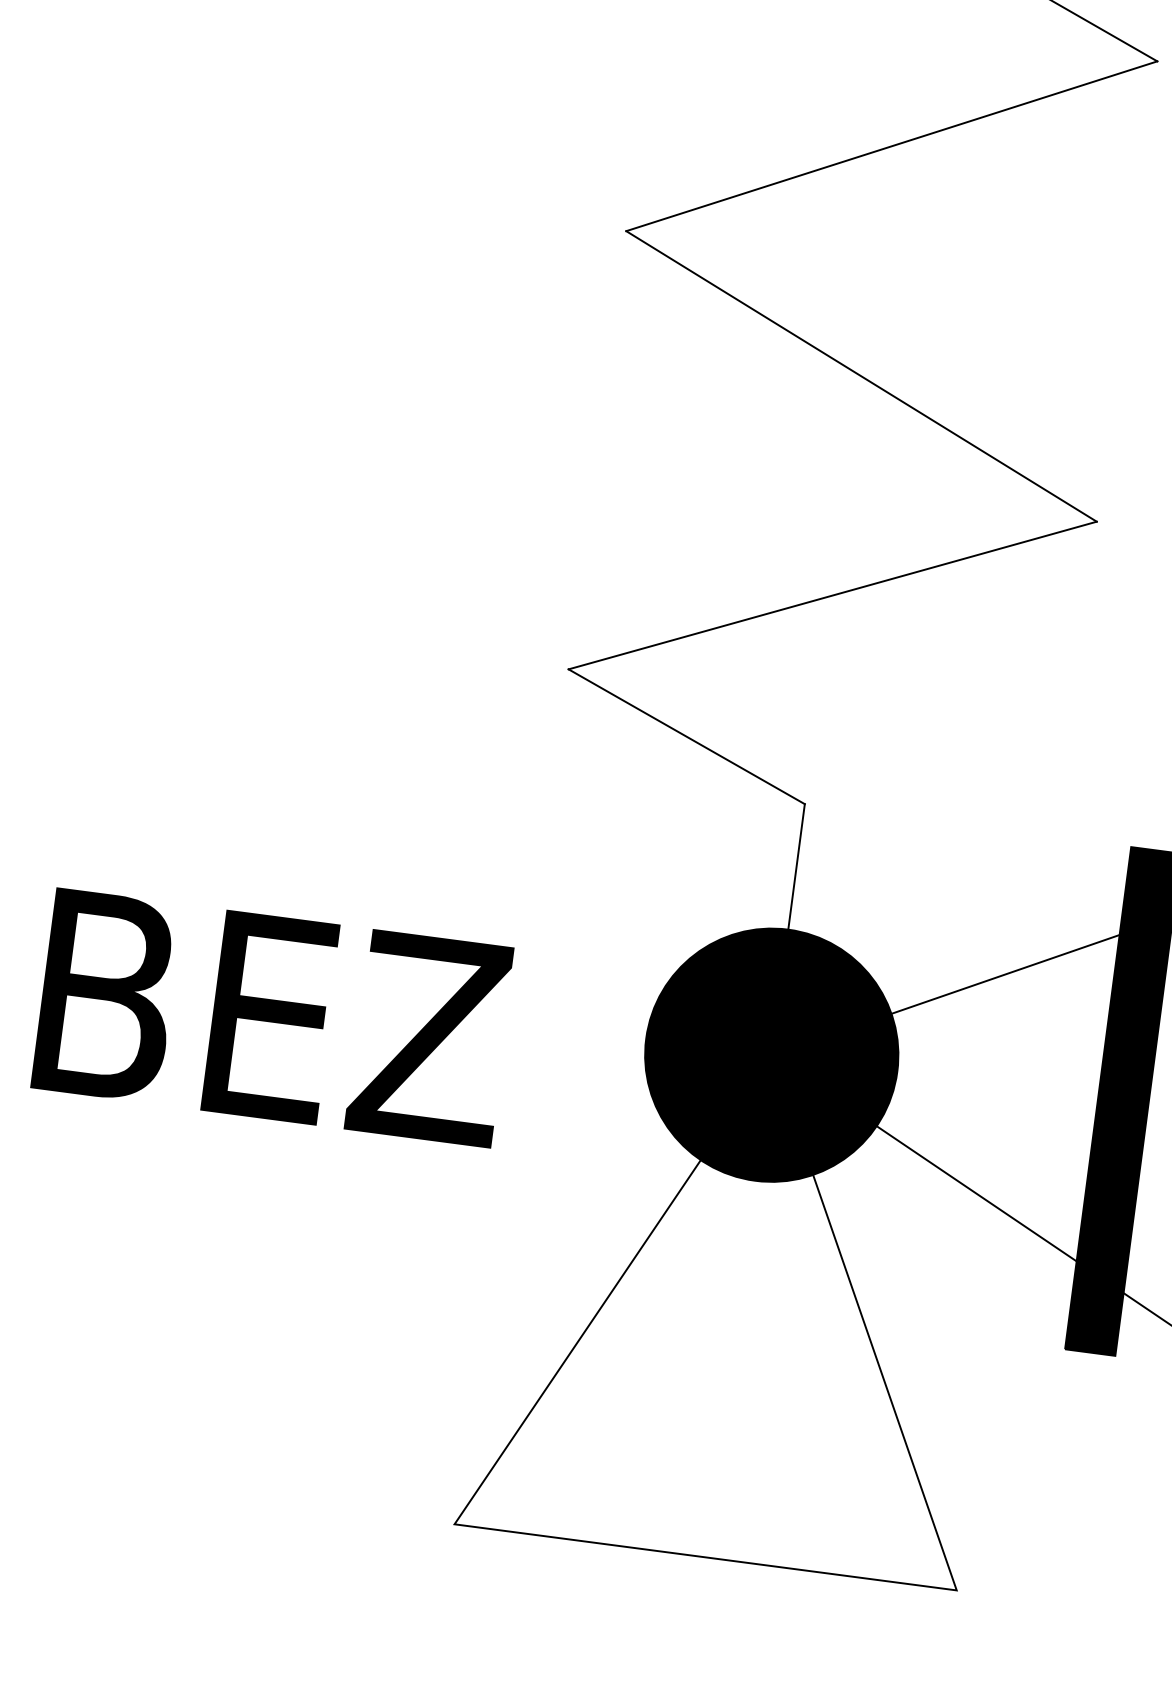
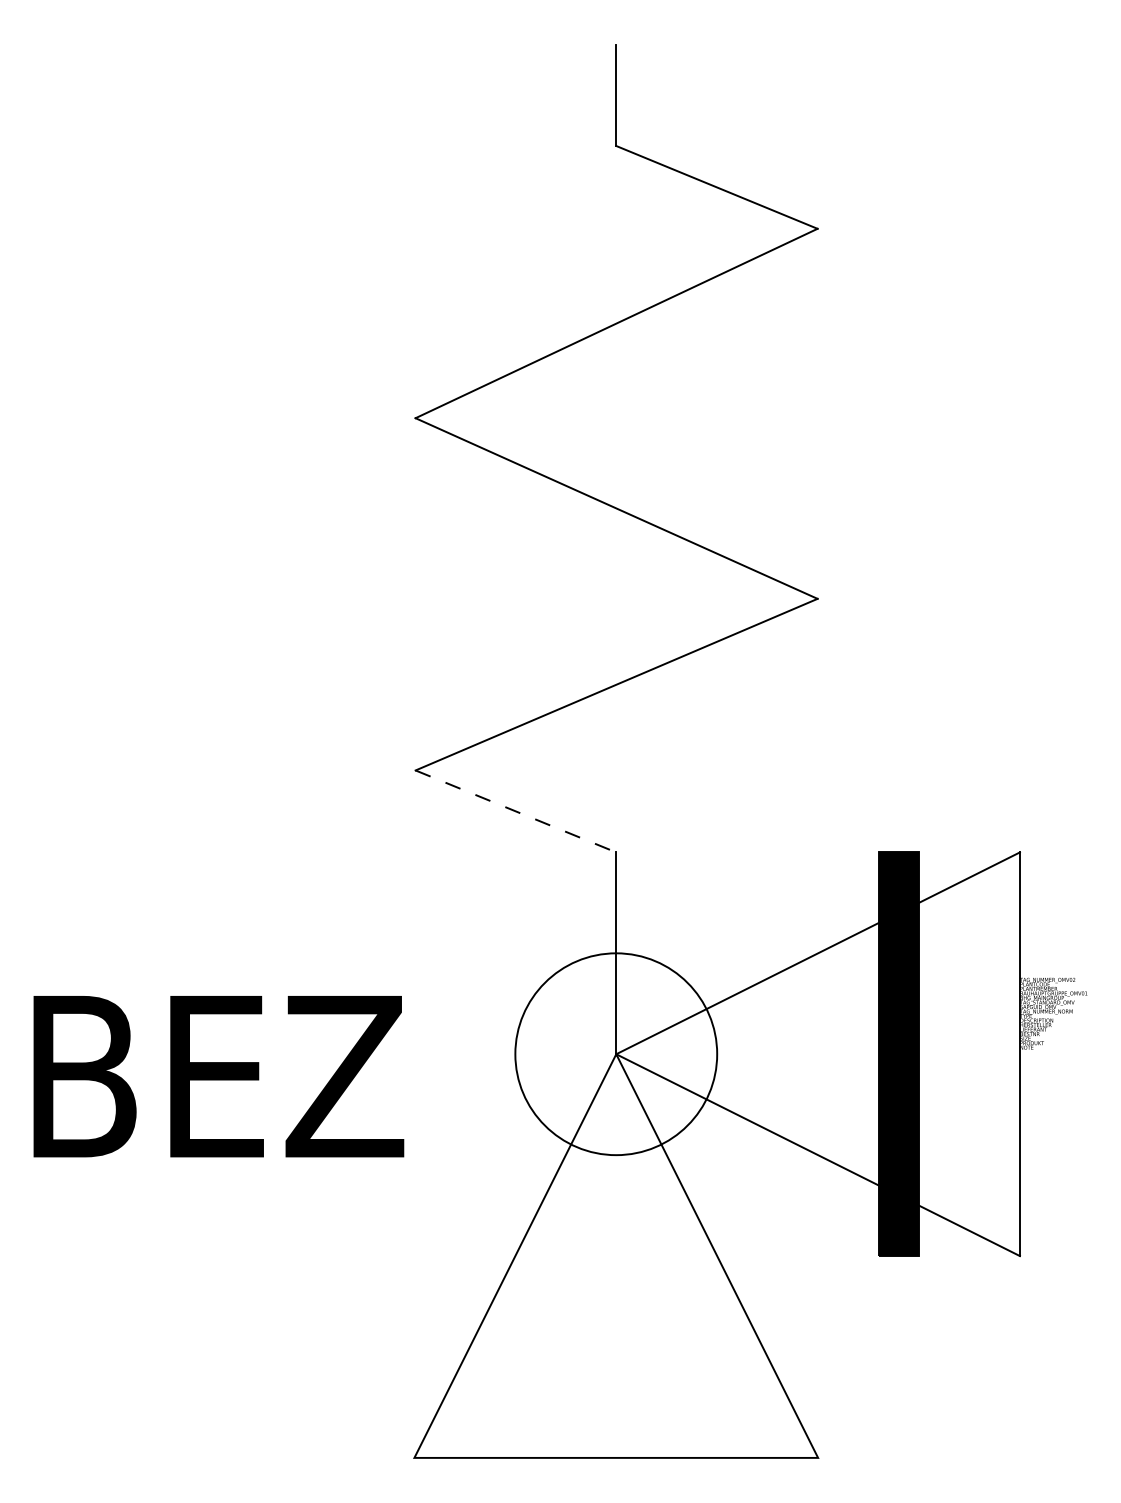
line: (687, 736) -> (516, 811), solid -> dashed
fill: (771, 1055) -> (616, 1054), removed

